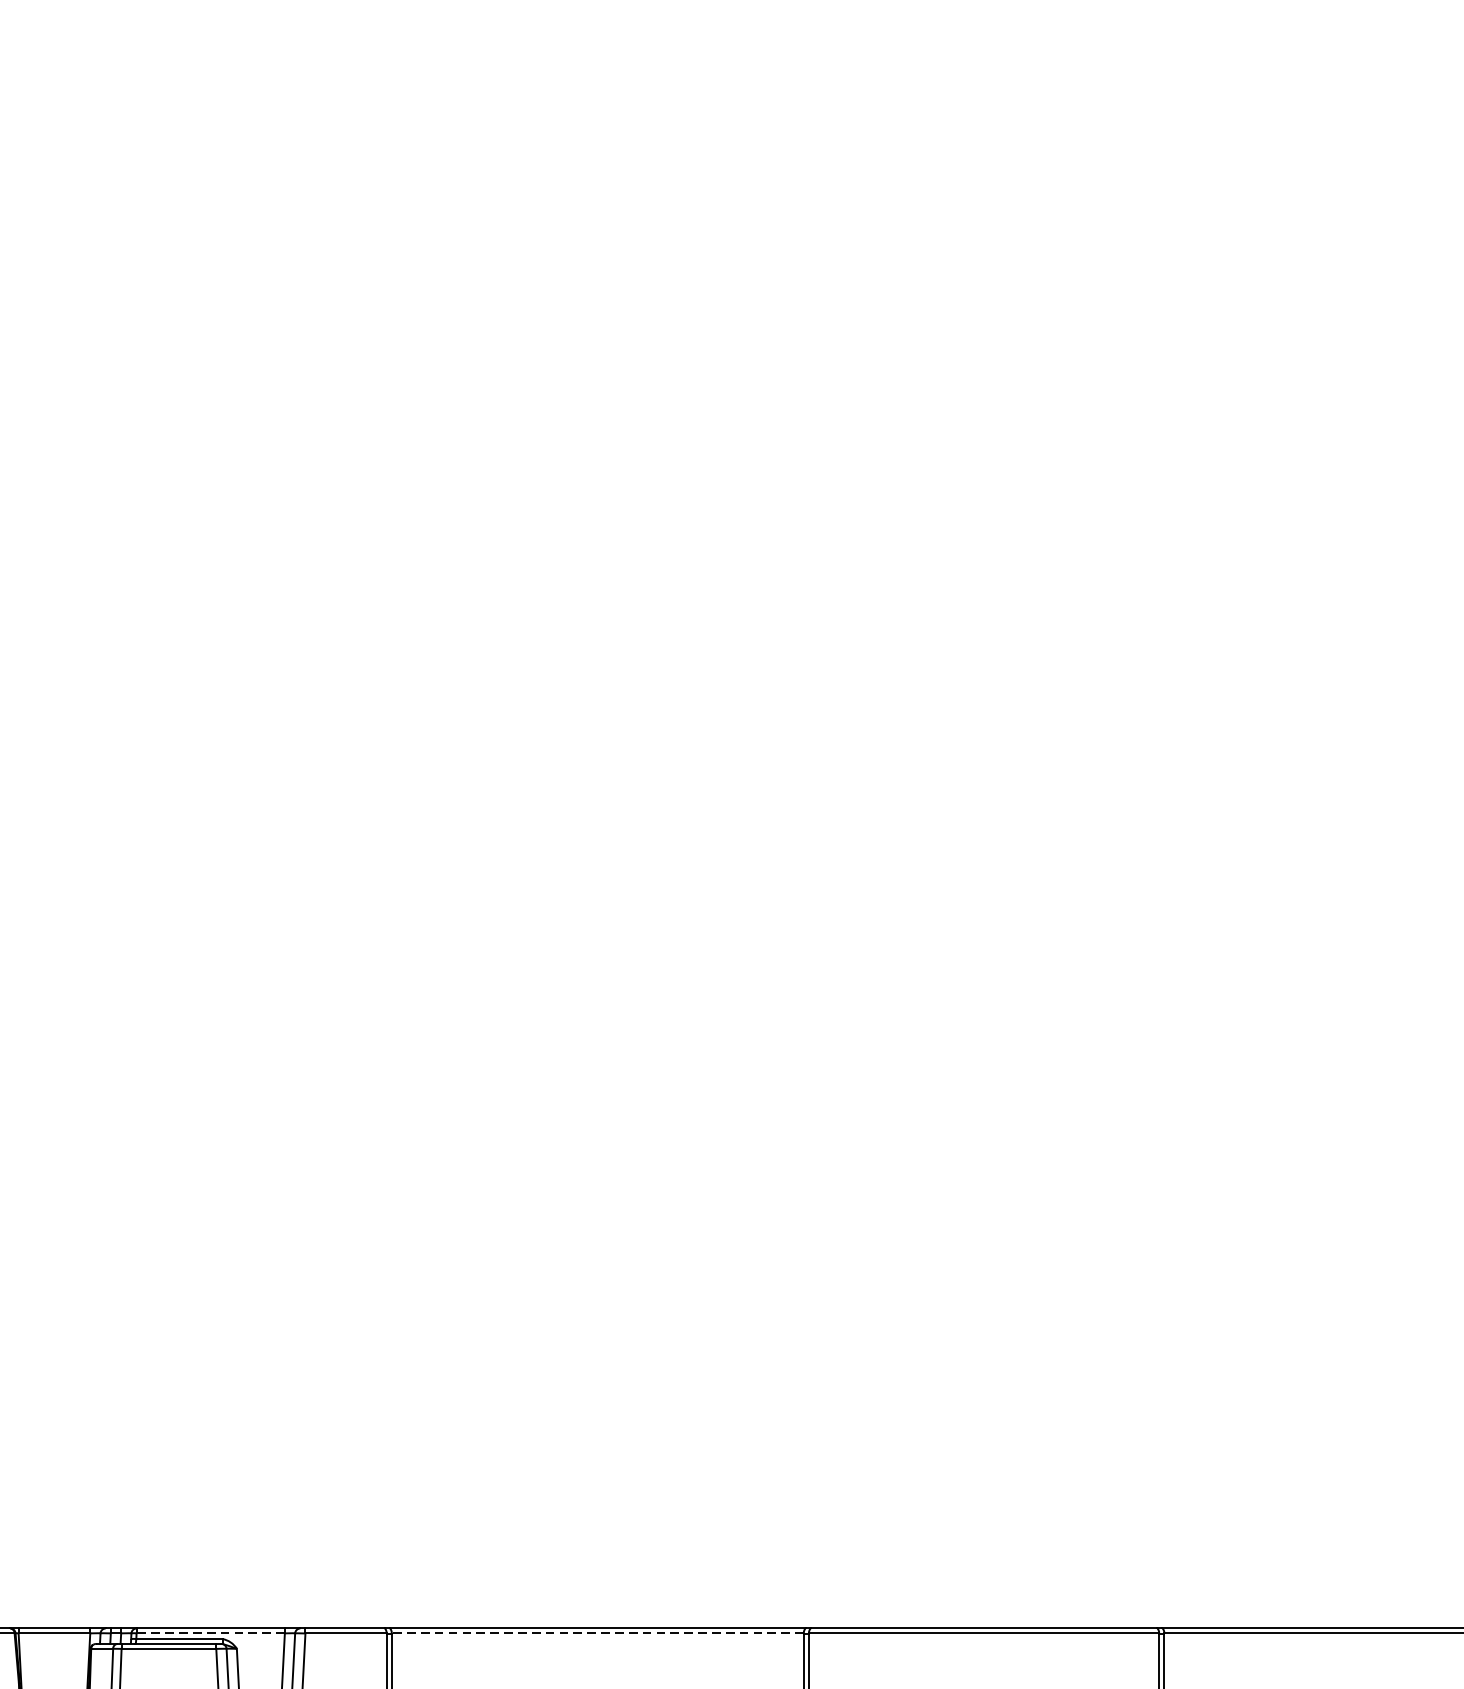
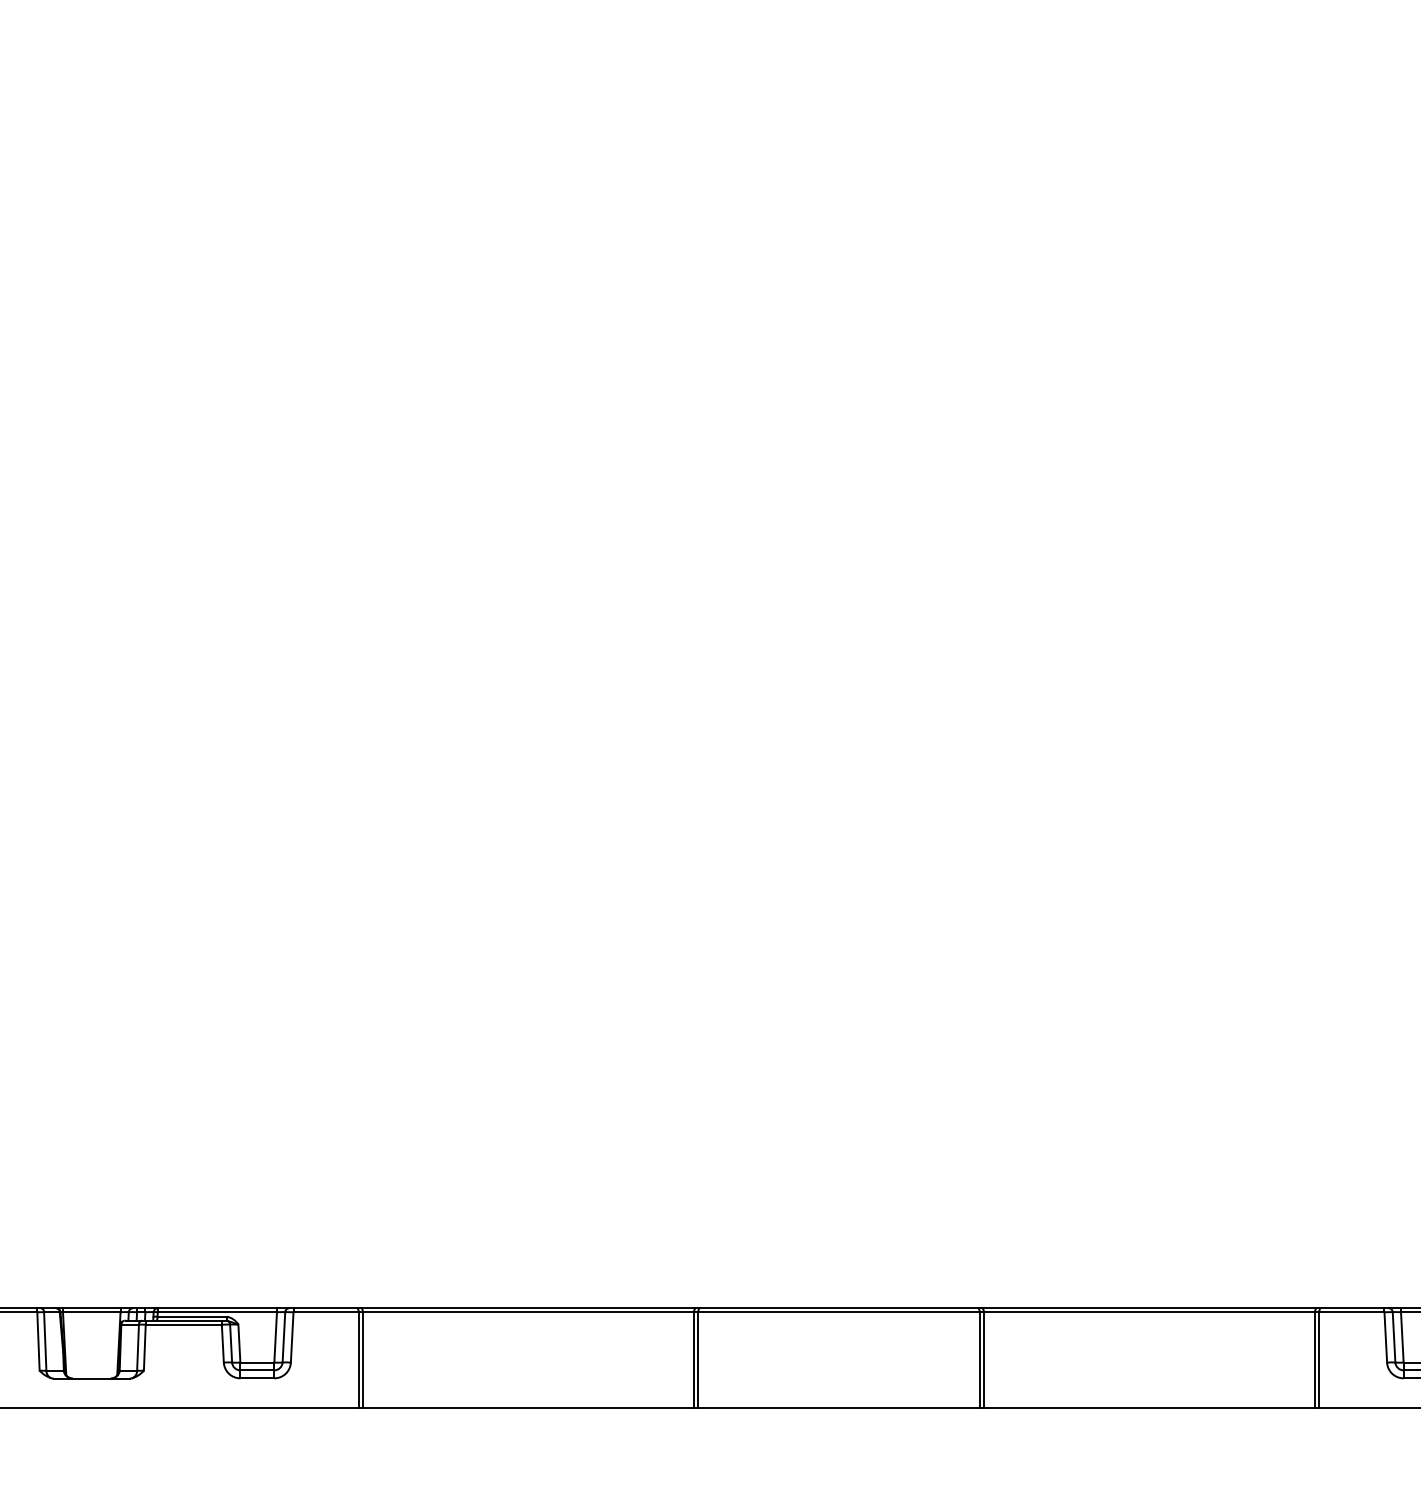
line: (210, 1633) -> (217, 1312), dashed -> solid
line: (597, 1633) -> (528, 1312), dashed -> solid

